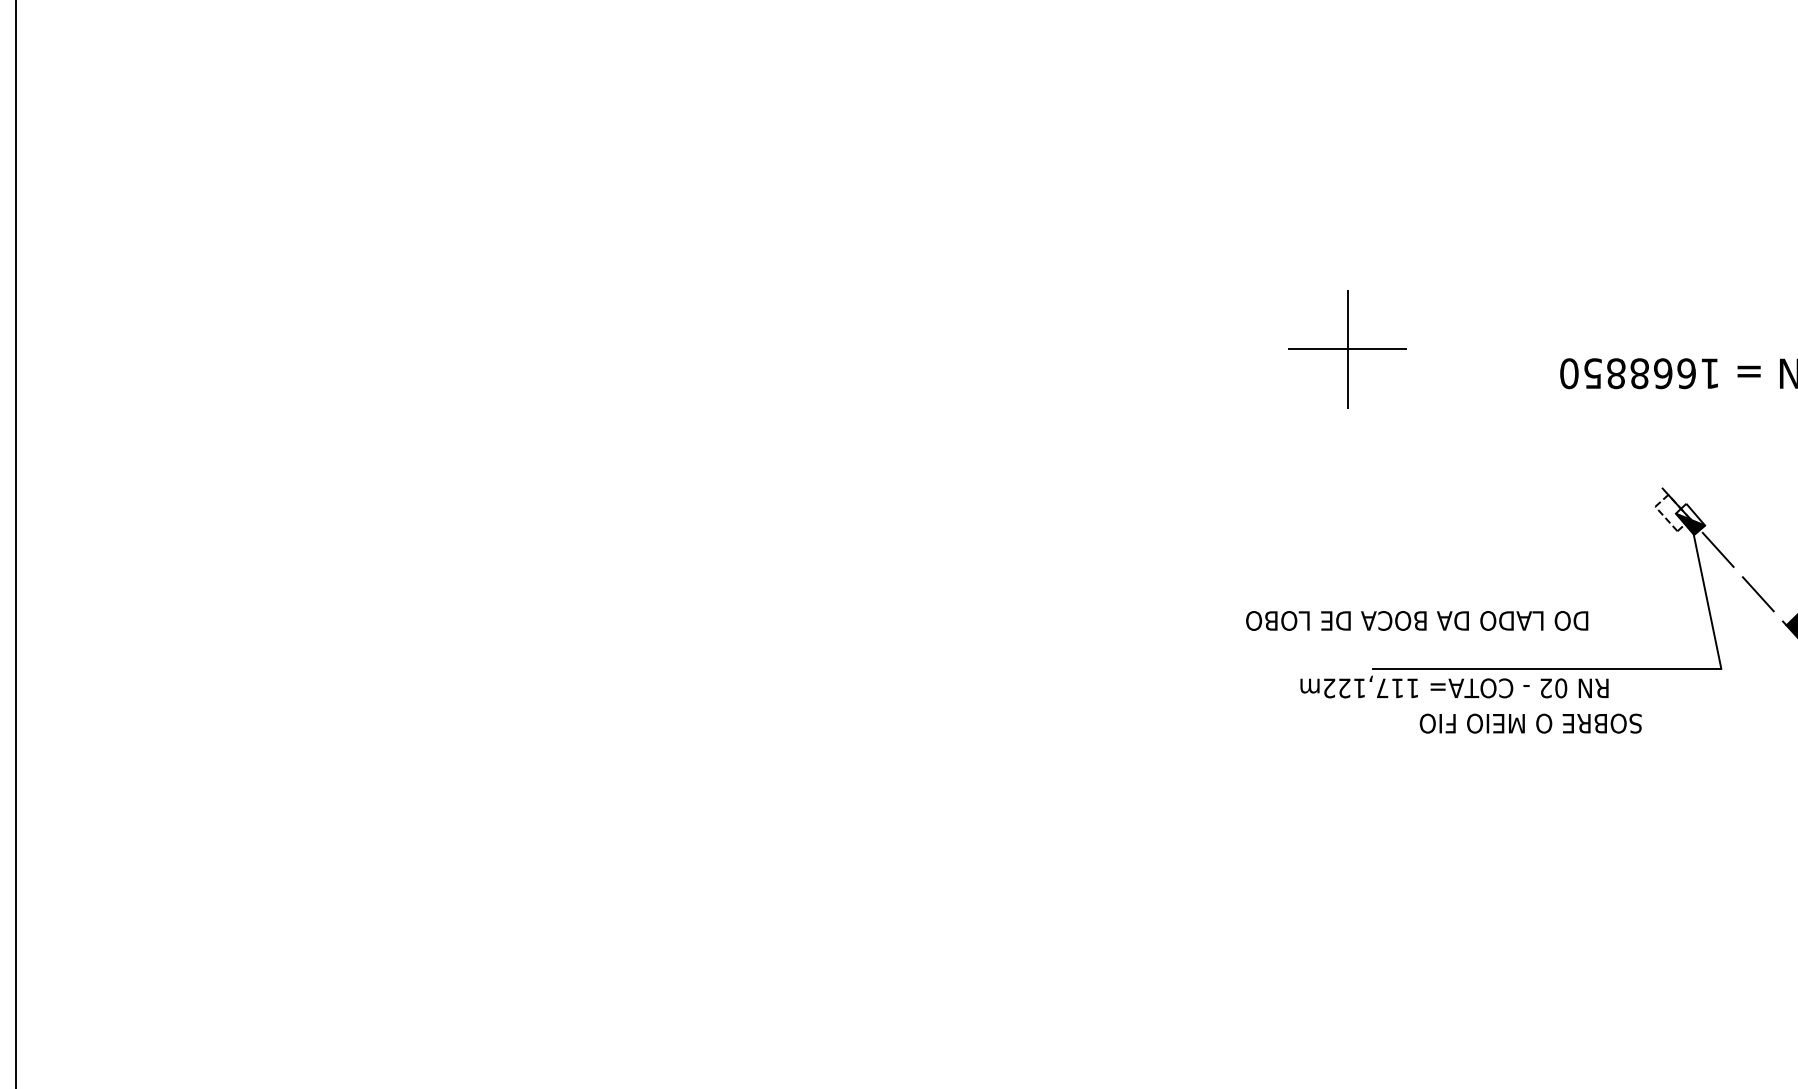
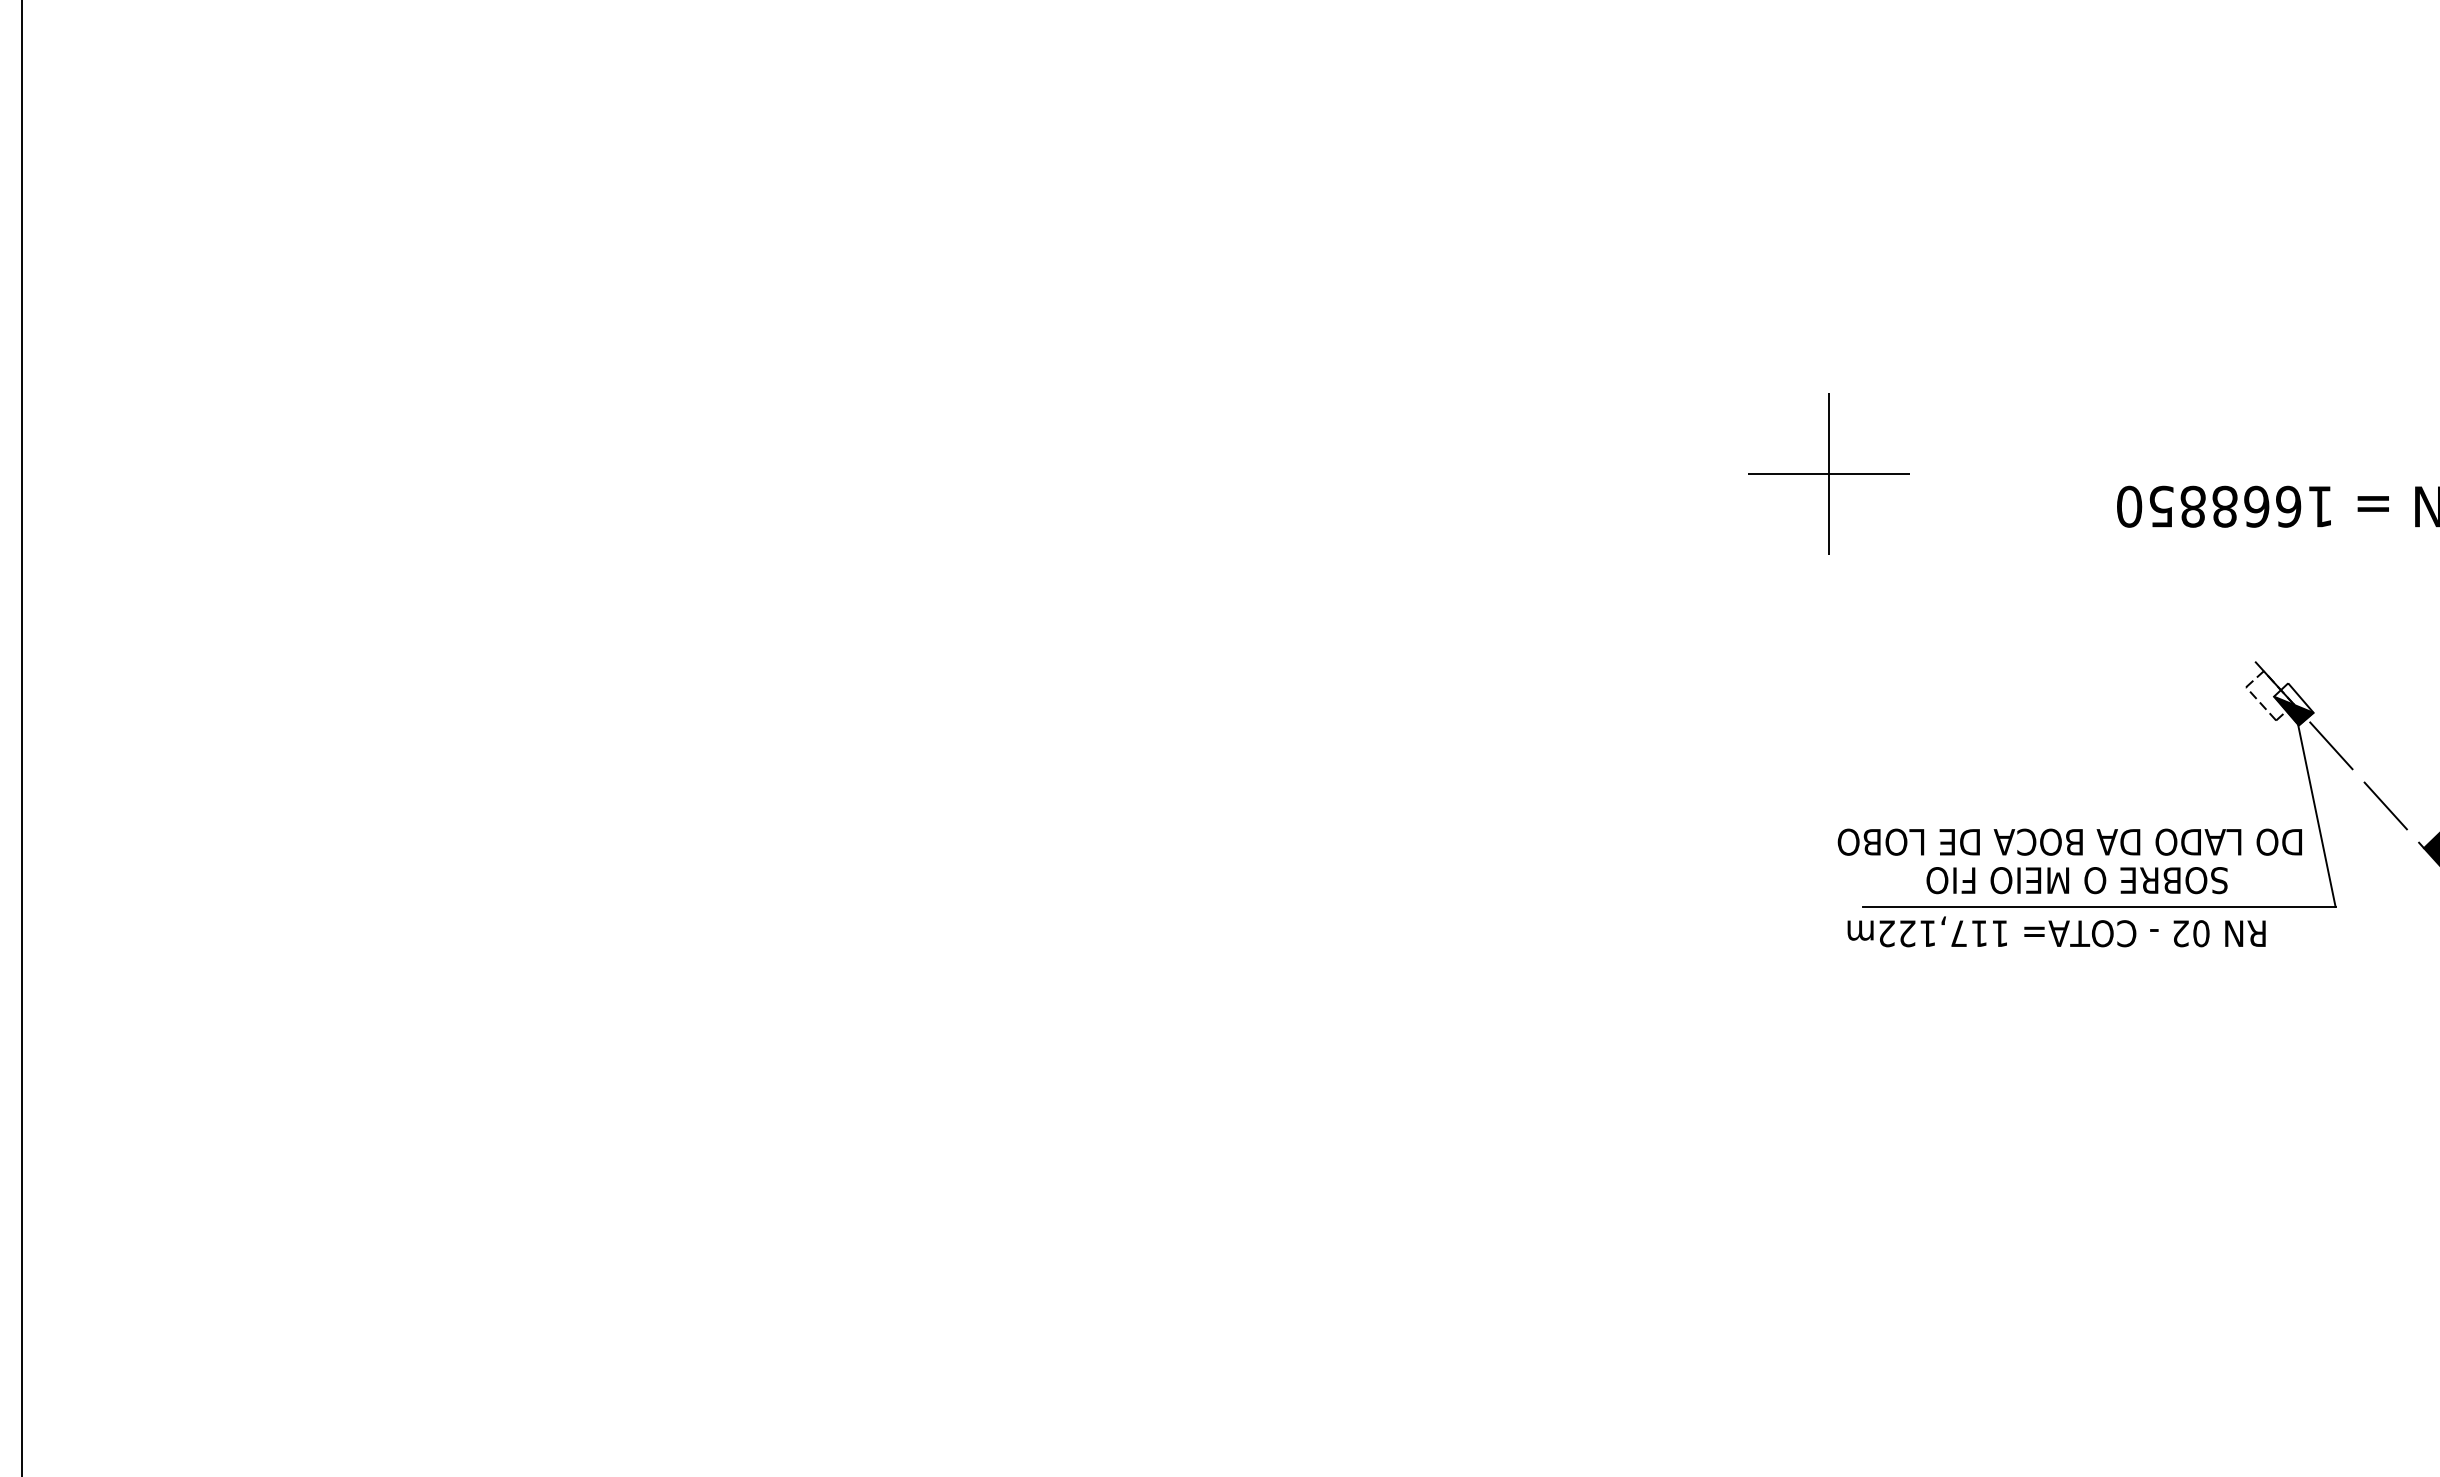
text: (1416, 620) -> (2069, 841), moved
text: (1454, 686) -> (2056, 931), moved
text: (1530, 723) -> (2076, 880), moved

